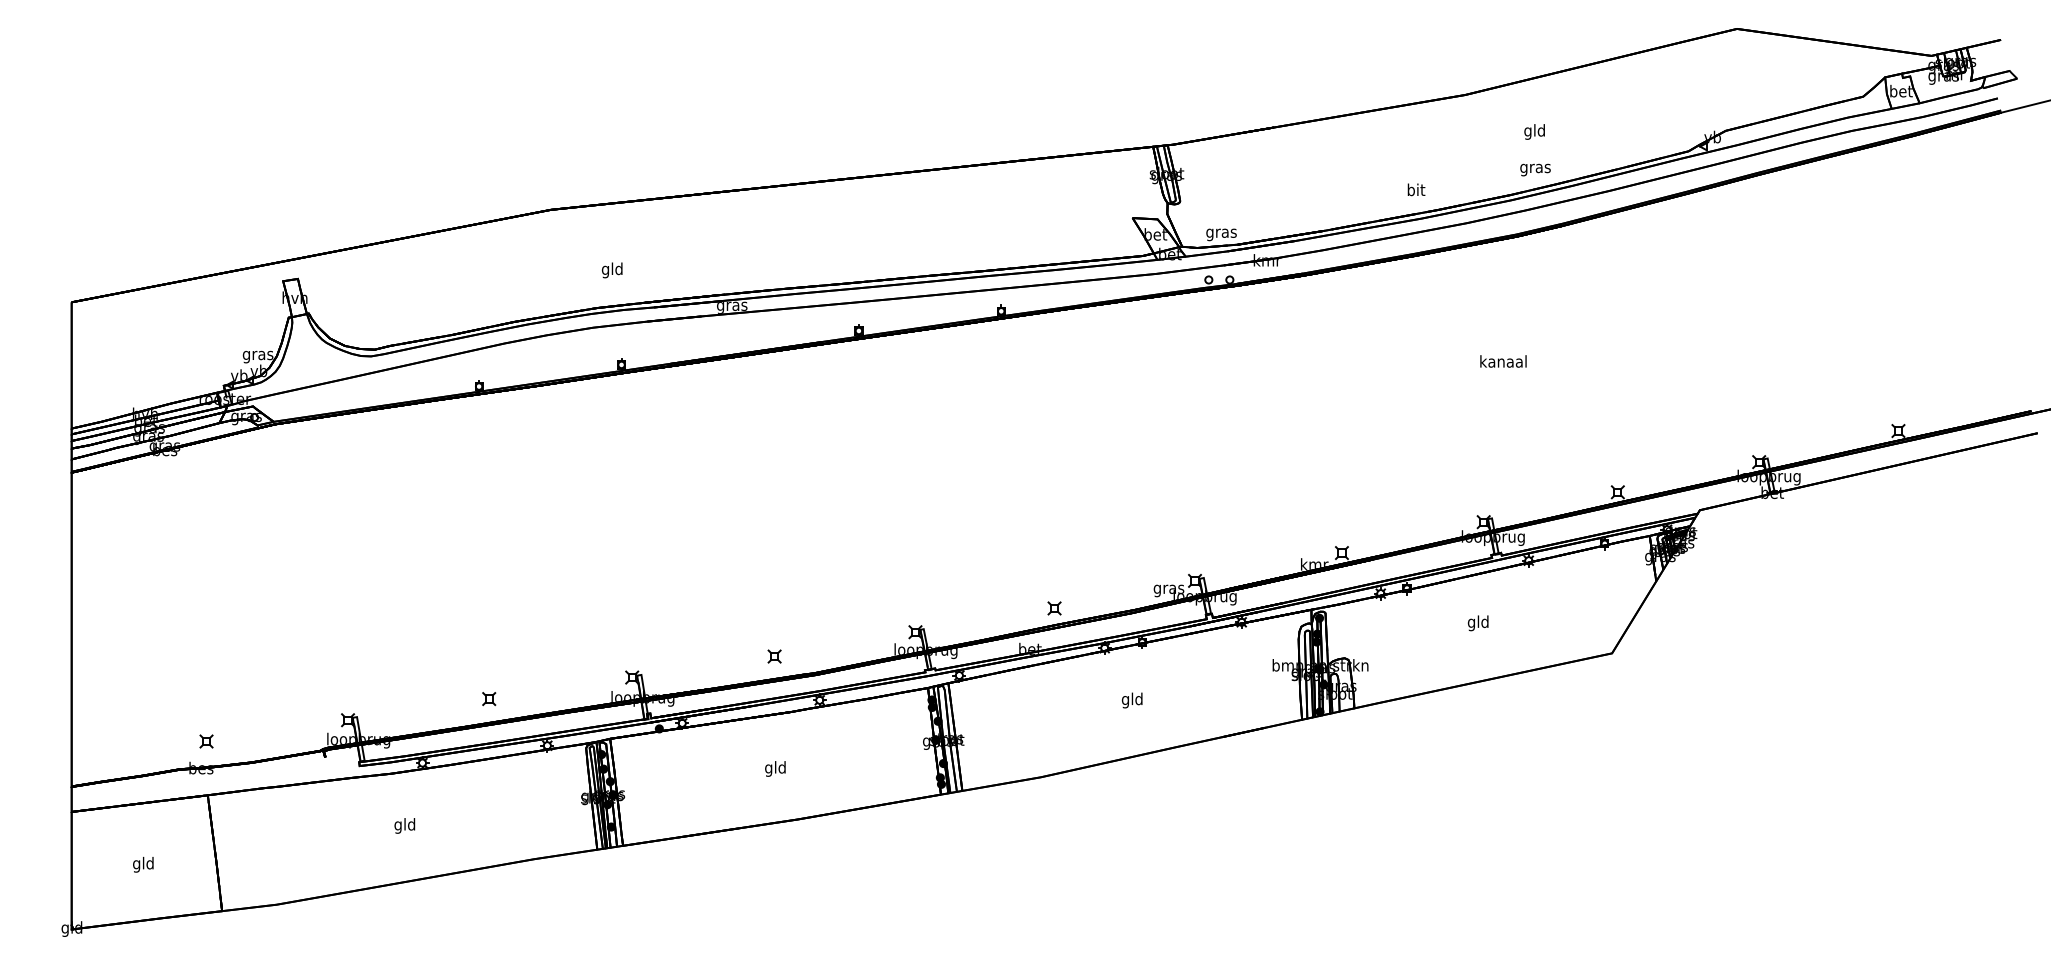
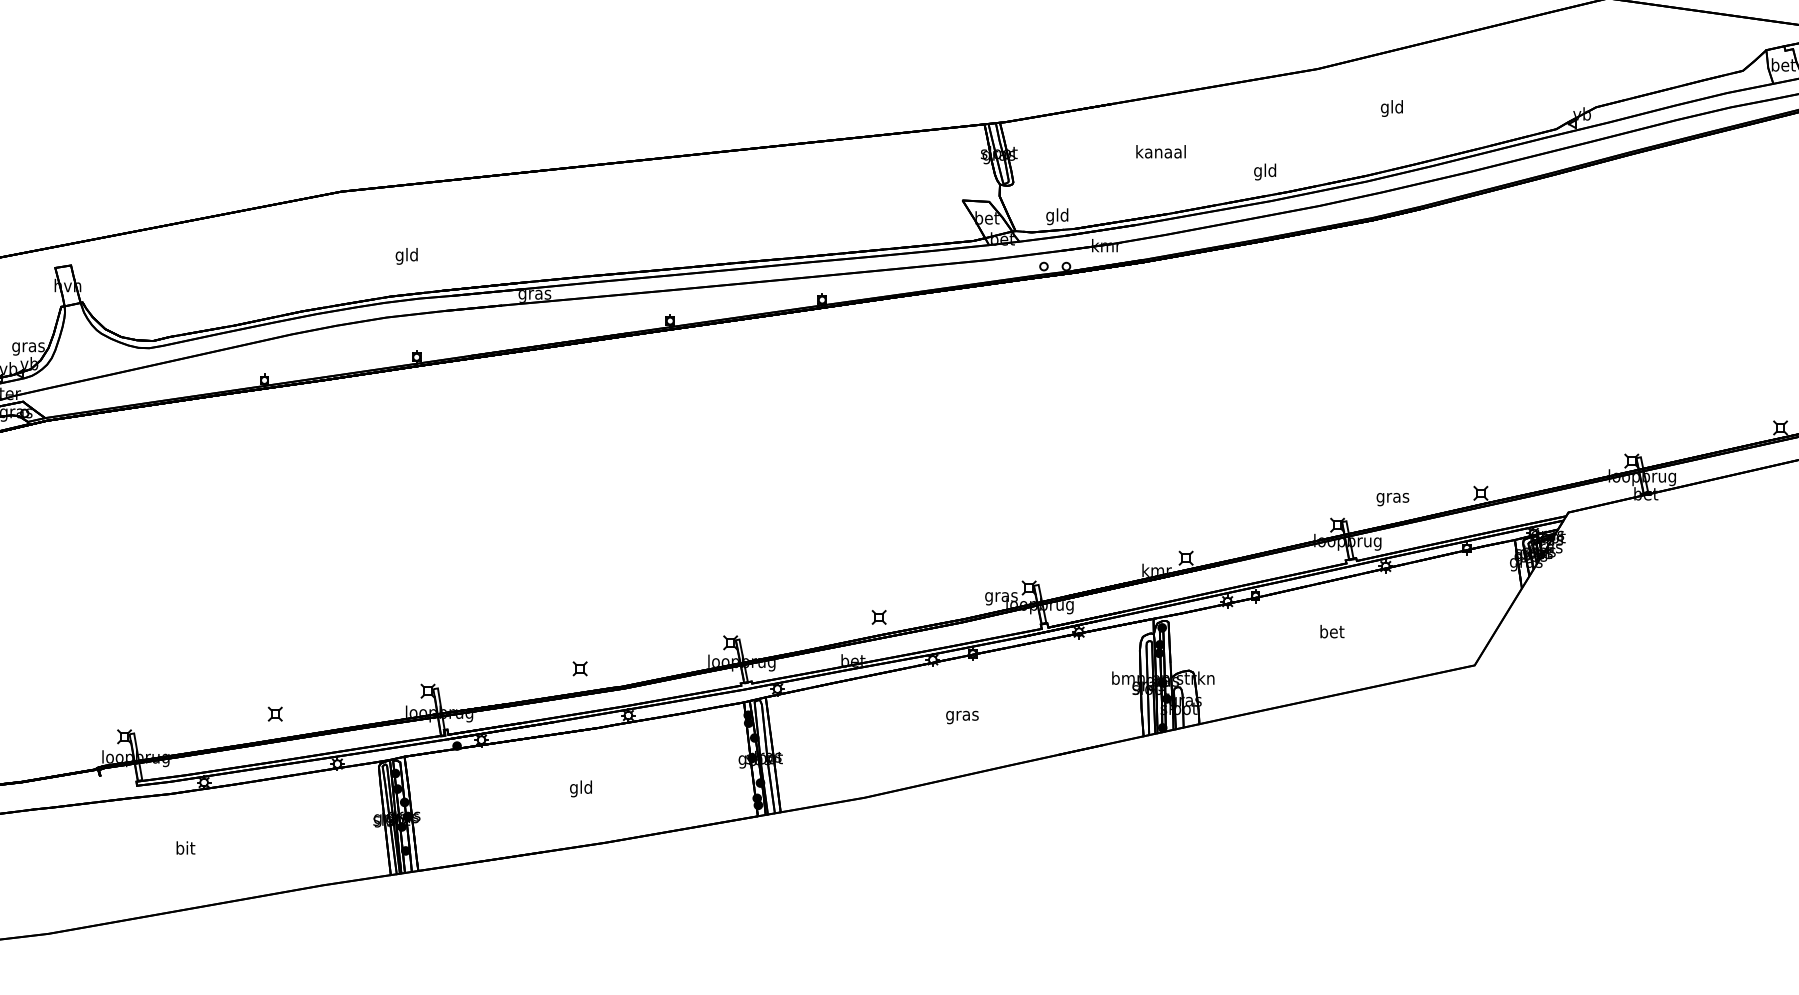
text: (1535, 169) -> (1392, 498), moved
text: (1415, 191) -> (1264, 172), bit -> gld
text: (1221, 233) -> (1057, 216), gras -> gld
text: (1503, 361) -> (1161, 151), moved
text: (1478, 623) -> (1332, 633), gld -> bet
text: (1132, 700) -> (962, 715), gld -> gras
text: (404, 825) -> (184, 849), gld -> bit

